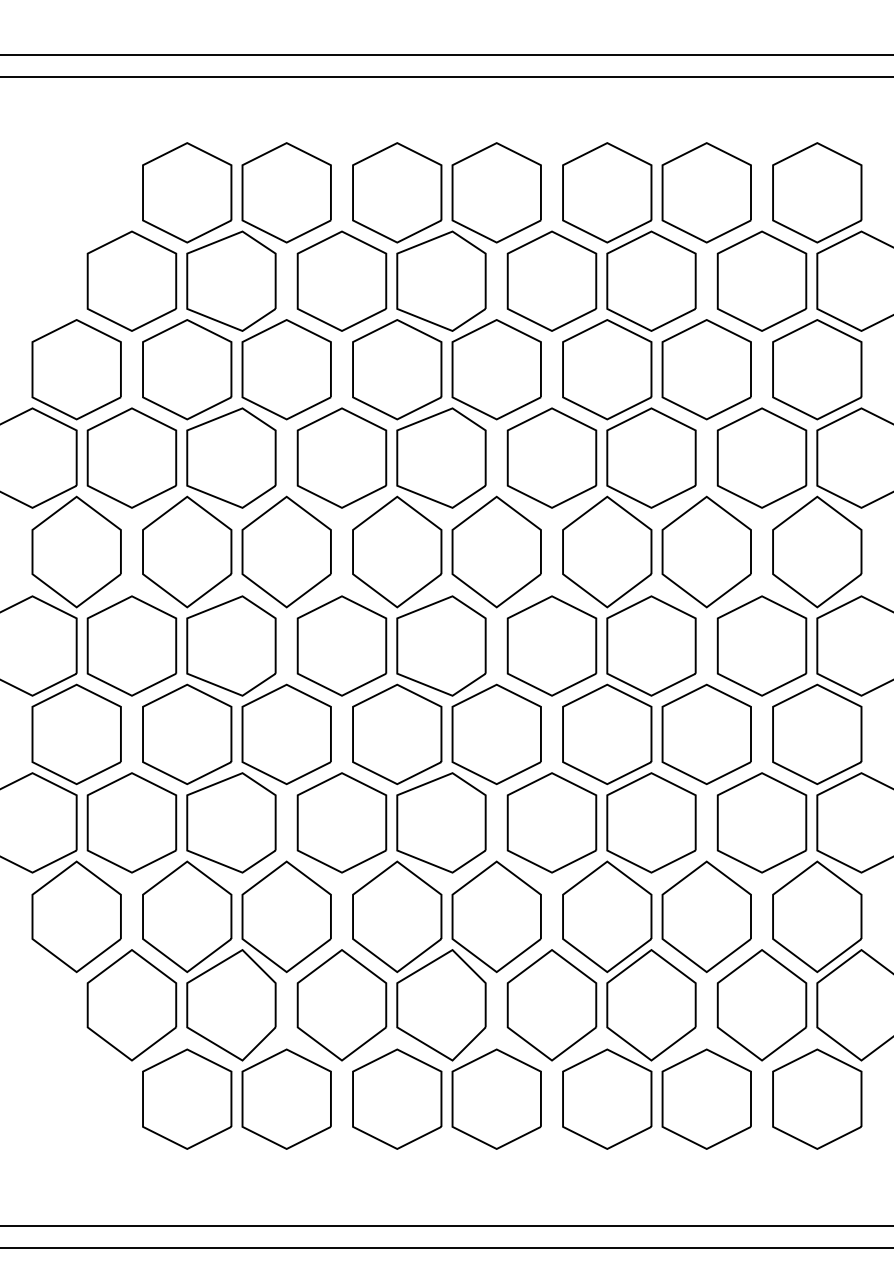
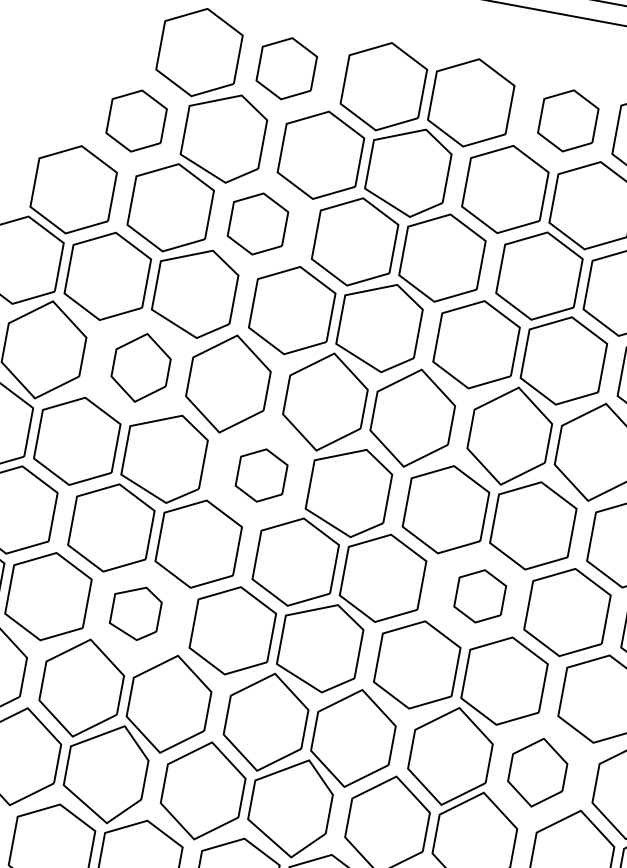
part: (286, 192) -> (286, 68), size x0.7
part: (607, 192) -> (568, 120), size x0.7
part: (131, 280) -> (136, 120), size x0.7
part: (286, 369) -> (257, 223), size x0.7
part: (187, 551) -> (141, 367), size x0.7
part: (341, 645) -> (261, 474), size x0.6
part: (607, 734) -> (480, 596), size x0.6
part: (231, 822) -> (135, 612), size x0.6
part: (706, 916) -> (537, 772), size x0.7

